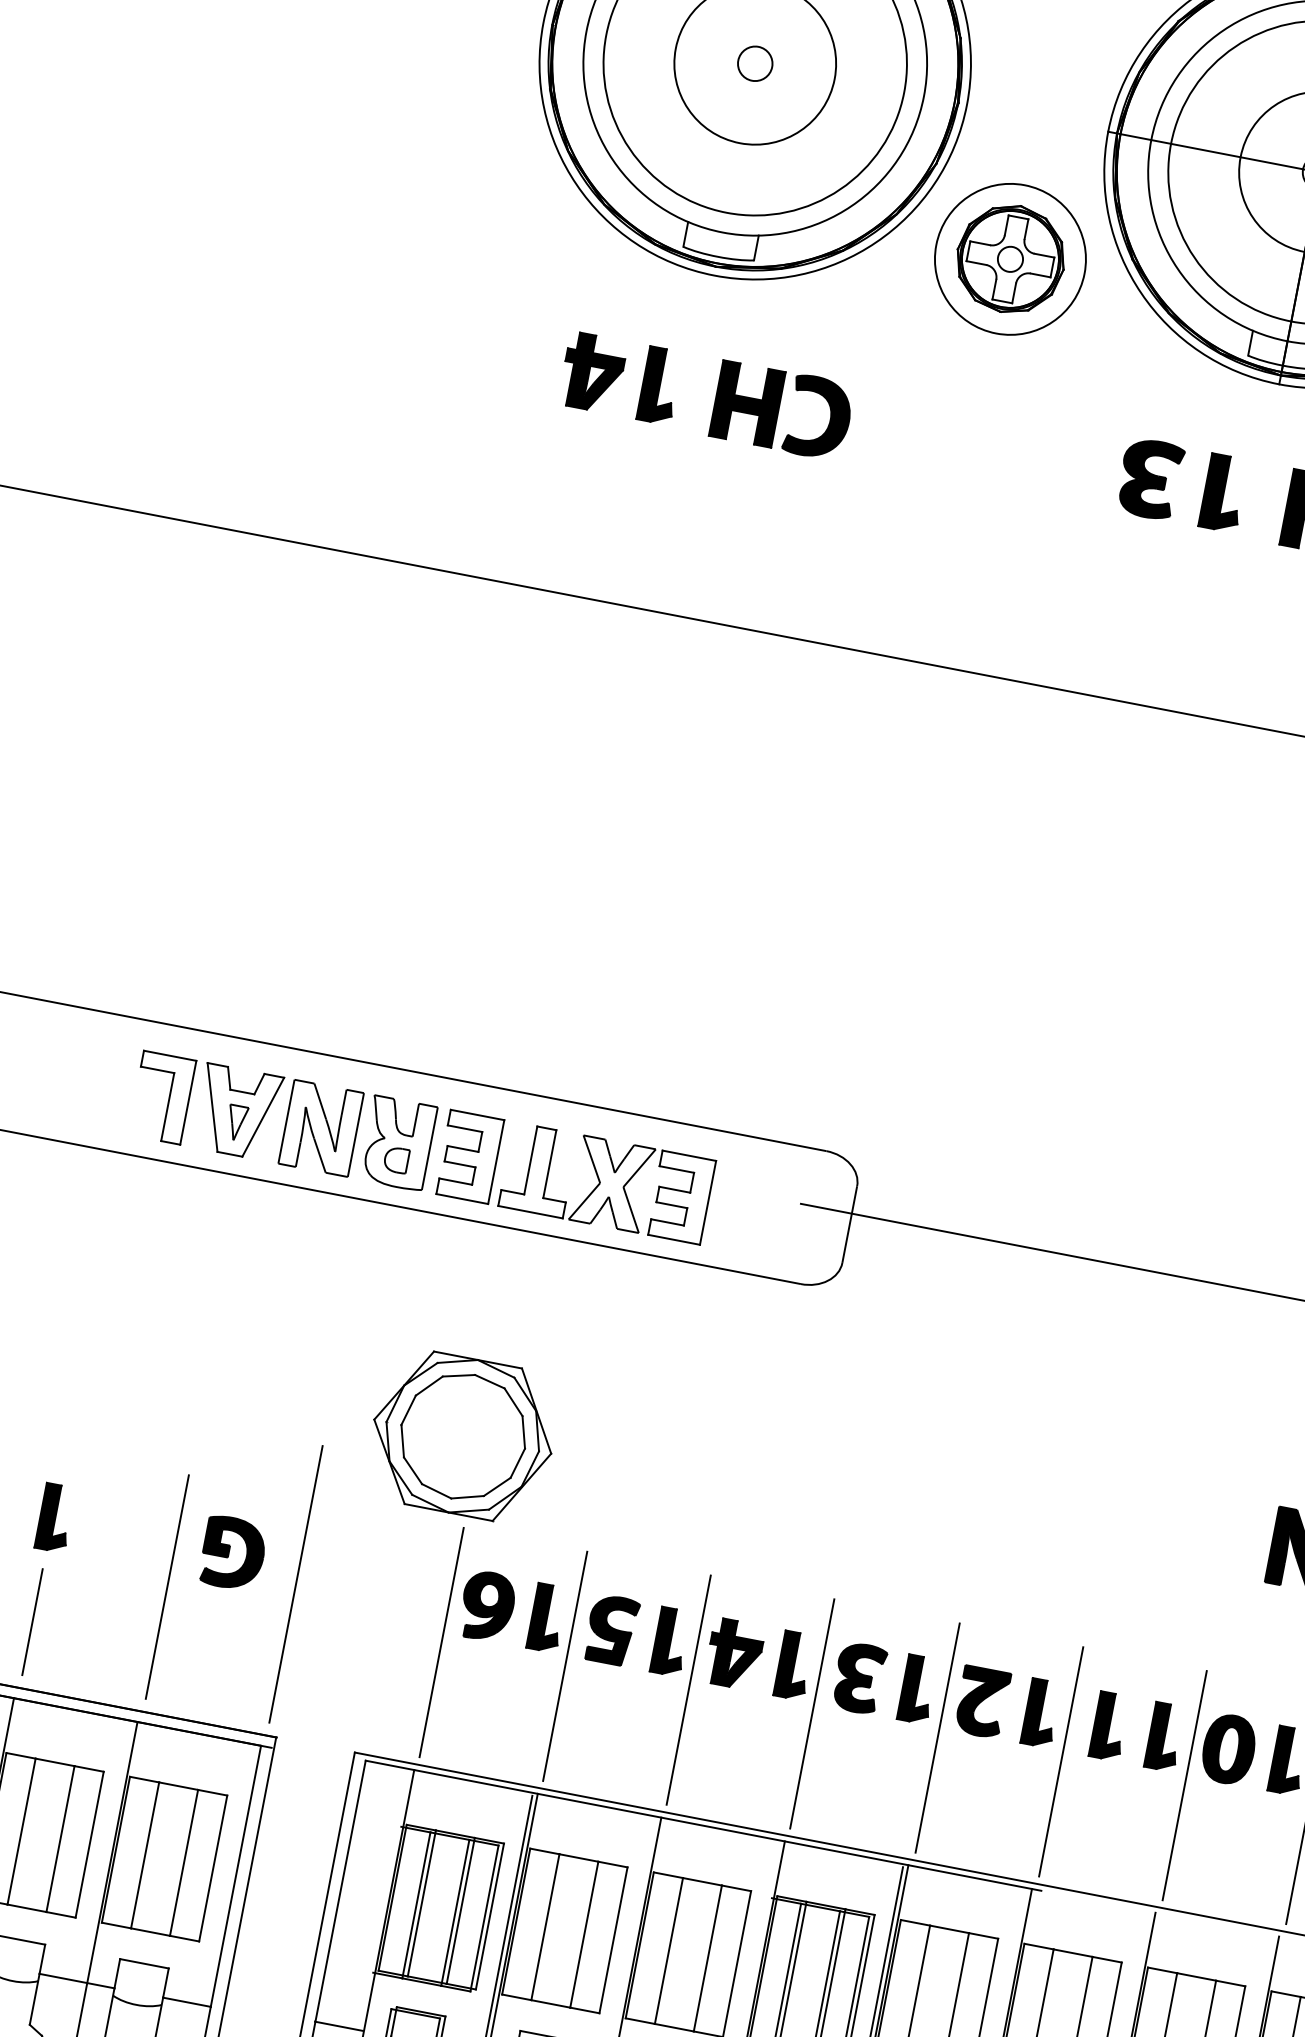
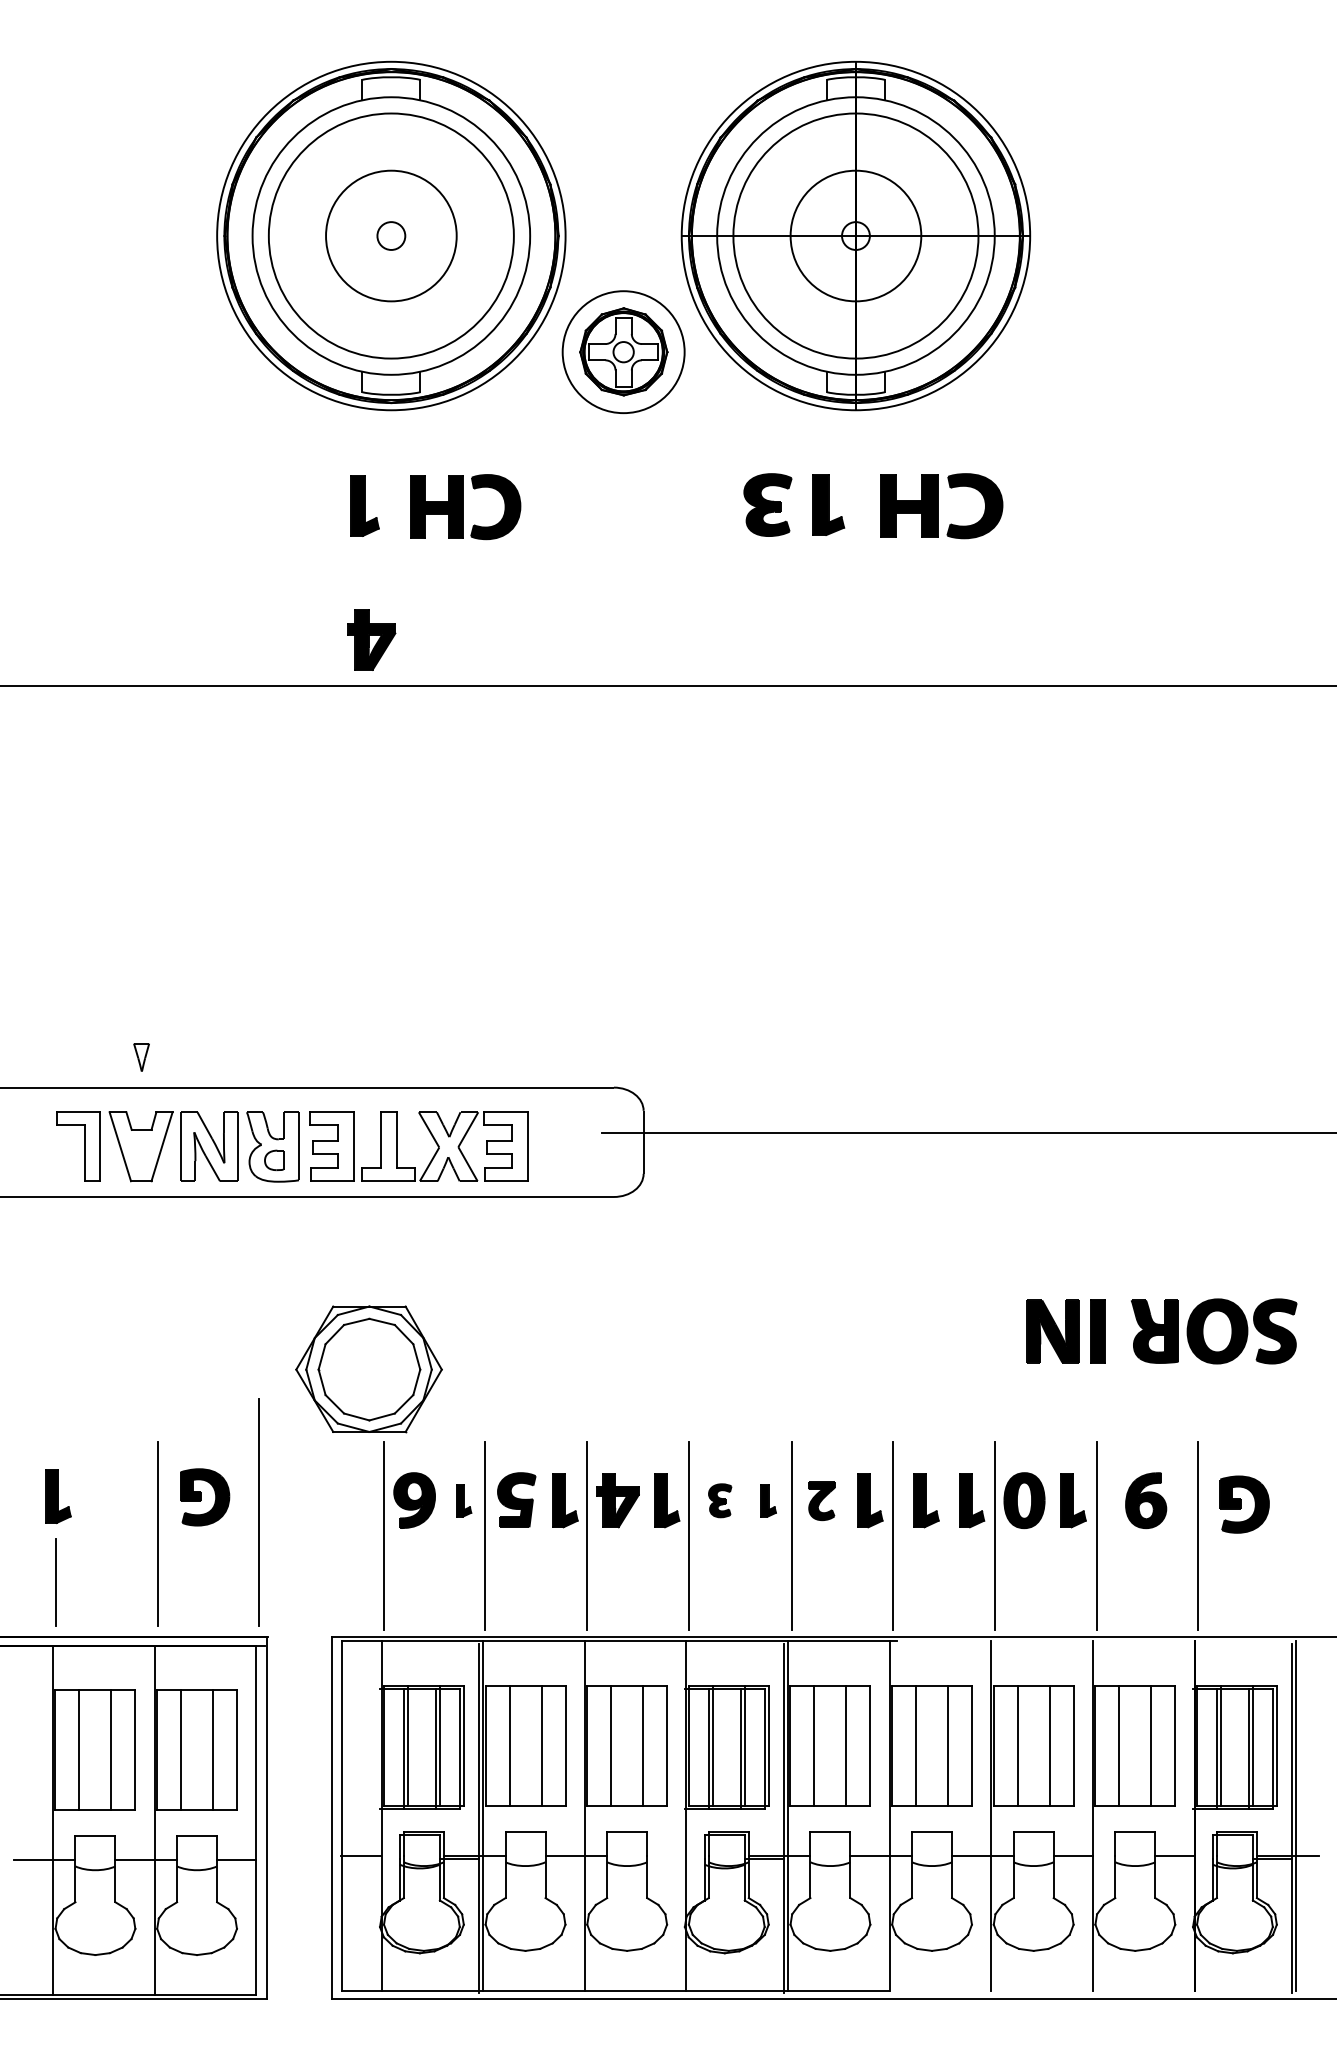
part: (592, 372) -> (371, 639), moved
part: (236, 1123) -> (141, 1057), moved
part: (546, 1617) -> (463, 1500), size x0.6
part: (858, 1677) -> (719, 1500), size x0.6
part: (917, 1689) -> (768, 1500), size x0.6
part: (981, 1702) -> (821, 1501), size x0.7

